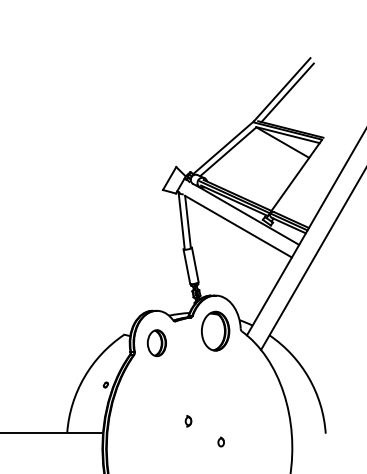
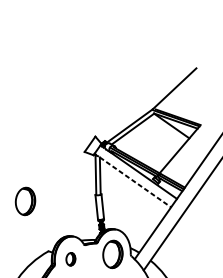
line: (287, 92) -> (178, 91), removed
line: (238, 226) -> (135, 182), solid -> dashed
part: (85, 266) -> (25, 200), added
part: (156, 343) -> (70, 259), size x0.7

